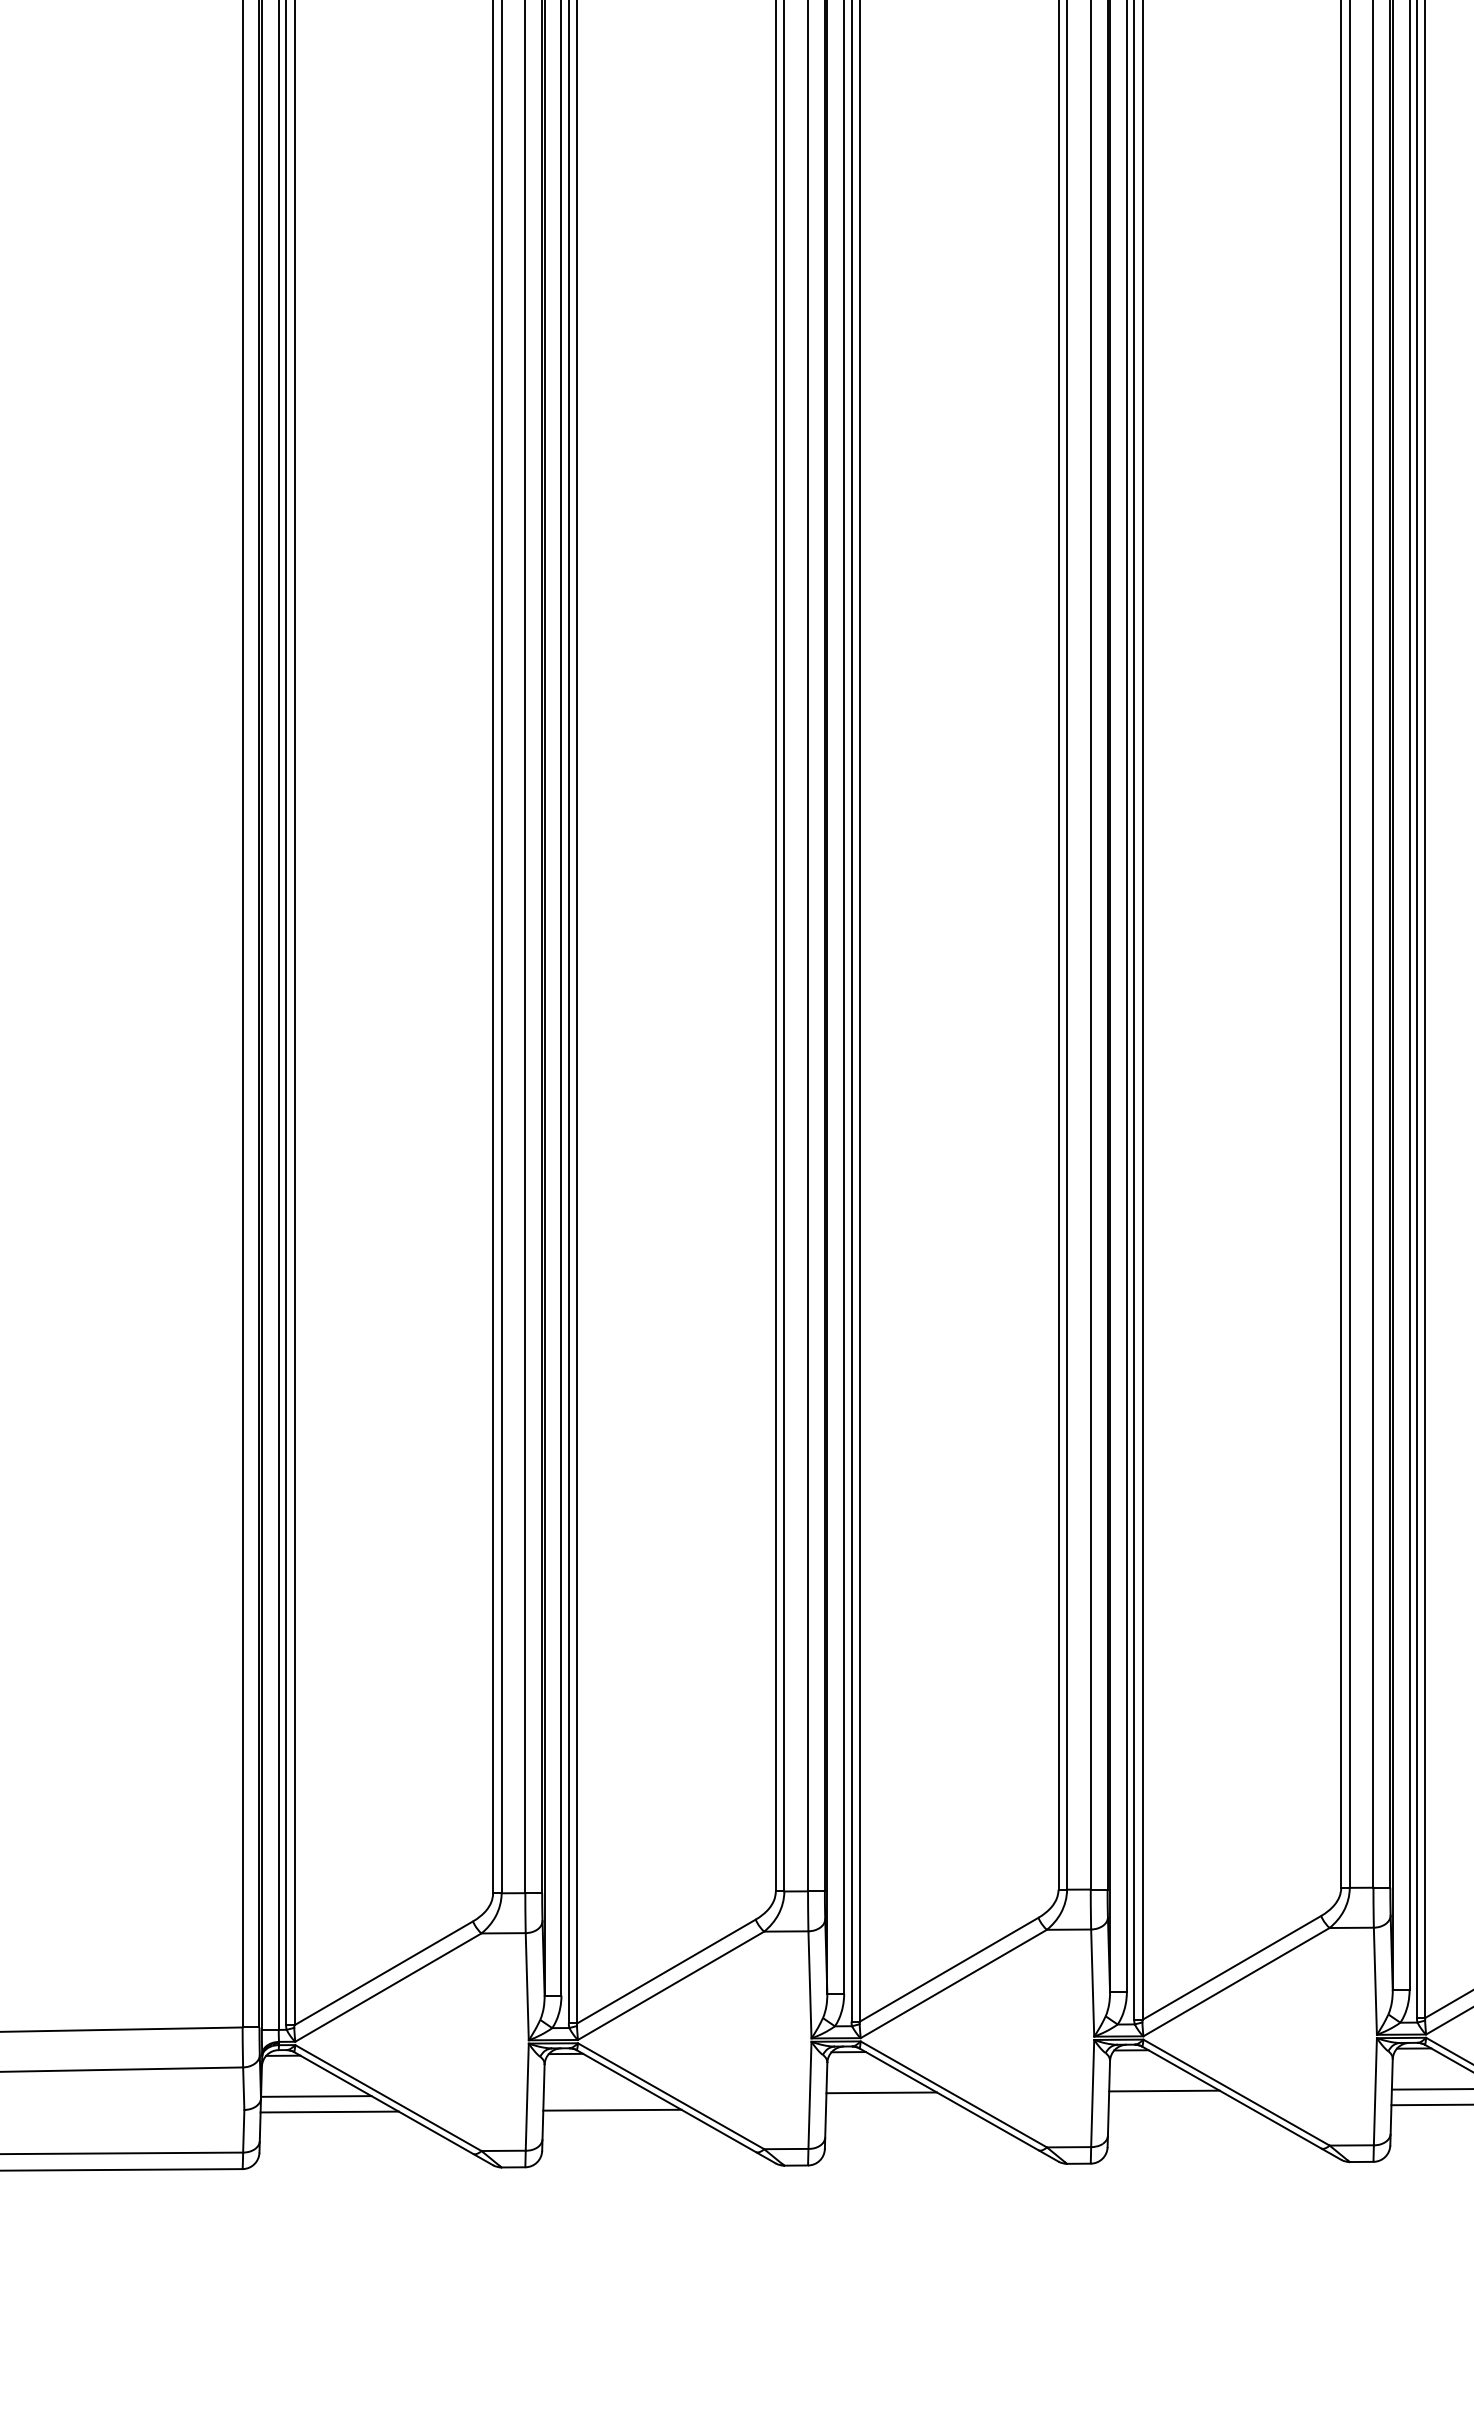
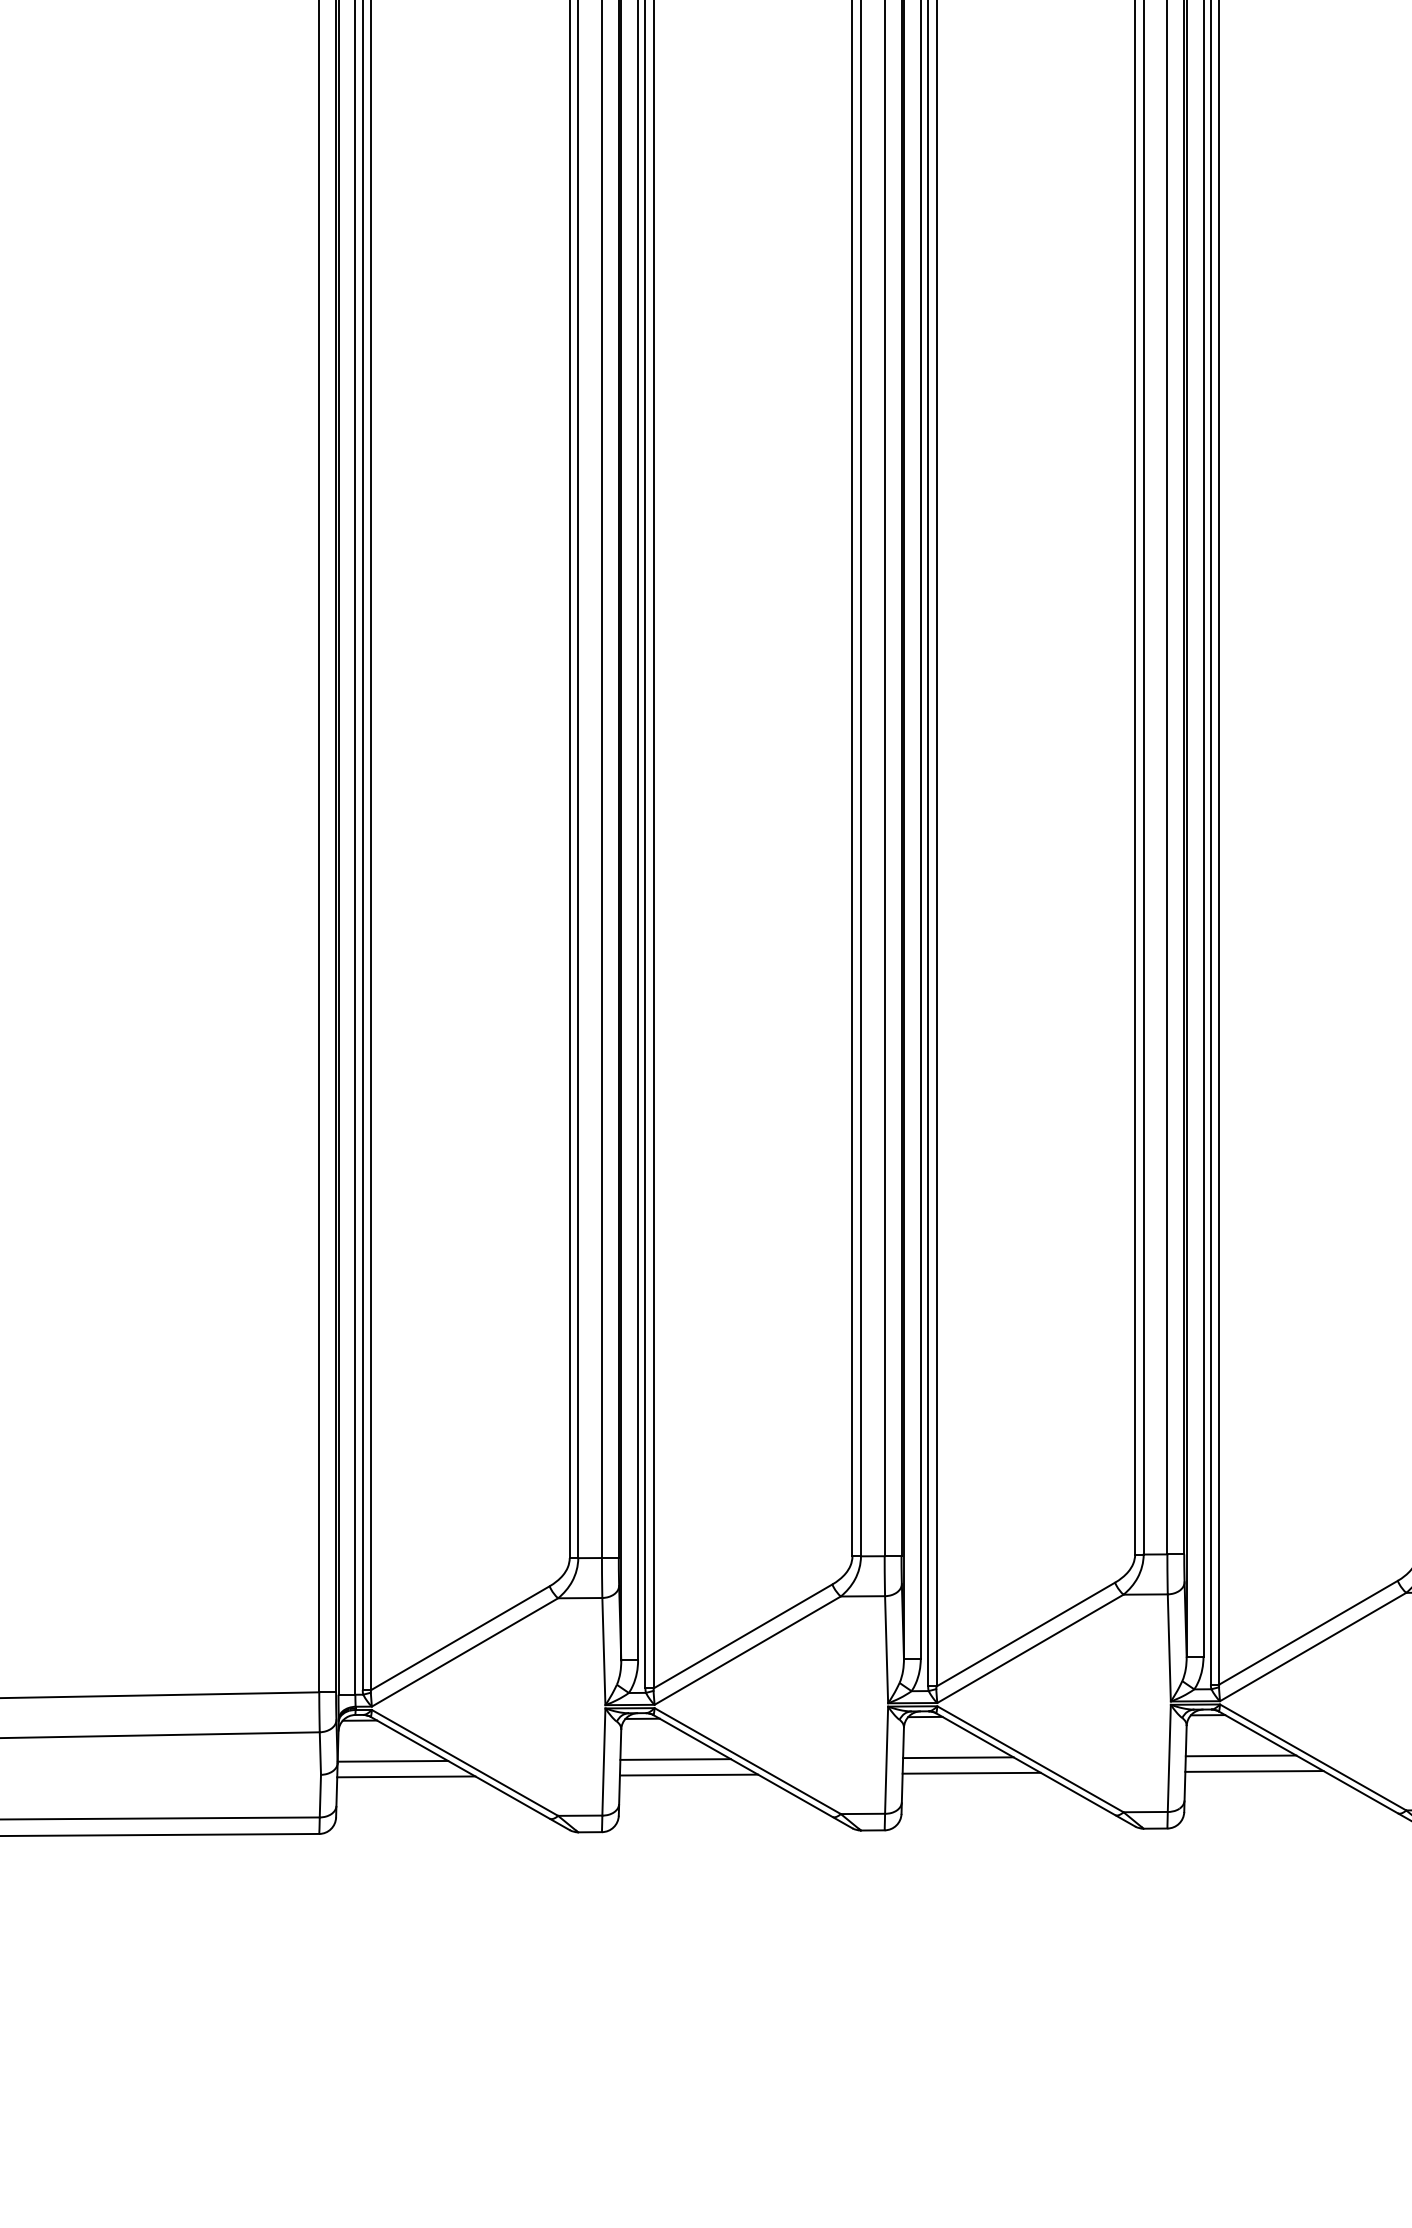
line: (598, 2094) -> (675, 1759), added
line: (1177, 2106) -> (1254, 1771), added
line: (895, 2107) -> (972, 1772), added

